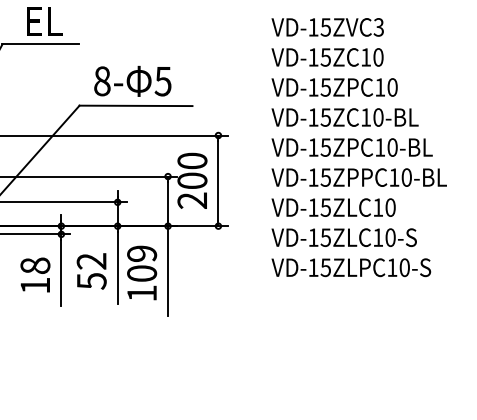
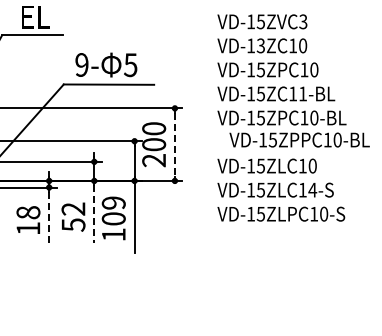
text: (325, 56) -> (260, 45), VD-15ZC10 -> VD-13ZC10
text: (101, 80) -> (81, 64), 8- -> 9-
text: (379, 116) -> (303, 93), VD-15ZC10-BL -> VD-15ZC11-BL
text: (359, 176) -> (299, 139), moved
line: (217, 180) -> (174, 144), solid -> dashed
text: (390, 236) -> (312, 189), VD-15ZLC10-S -> VD-15ZLC14-S
line: (117, 268) -> (94, 214), solid -> dashed
line: (61, 273) -> (49, 218), solid -> dashed

